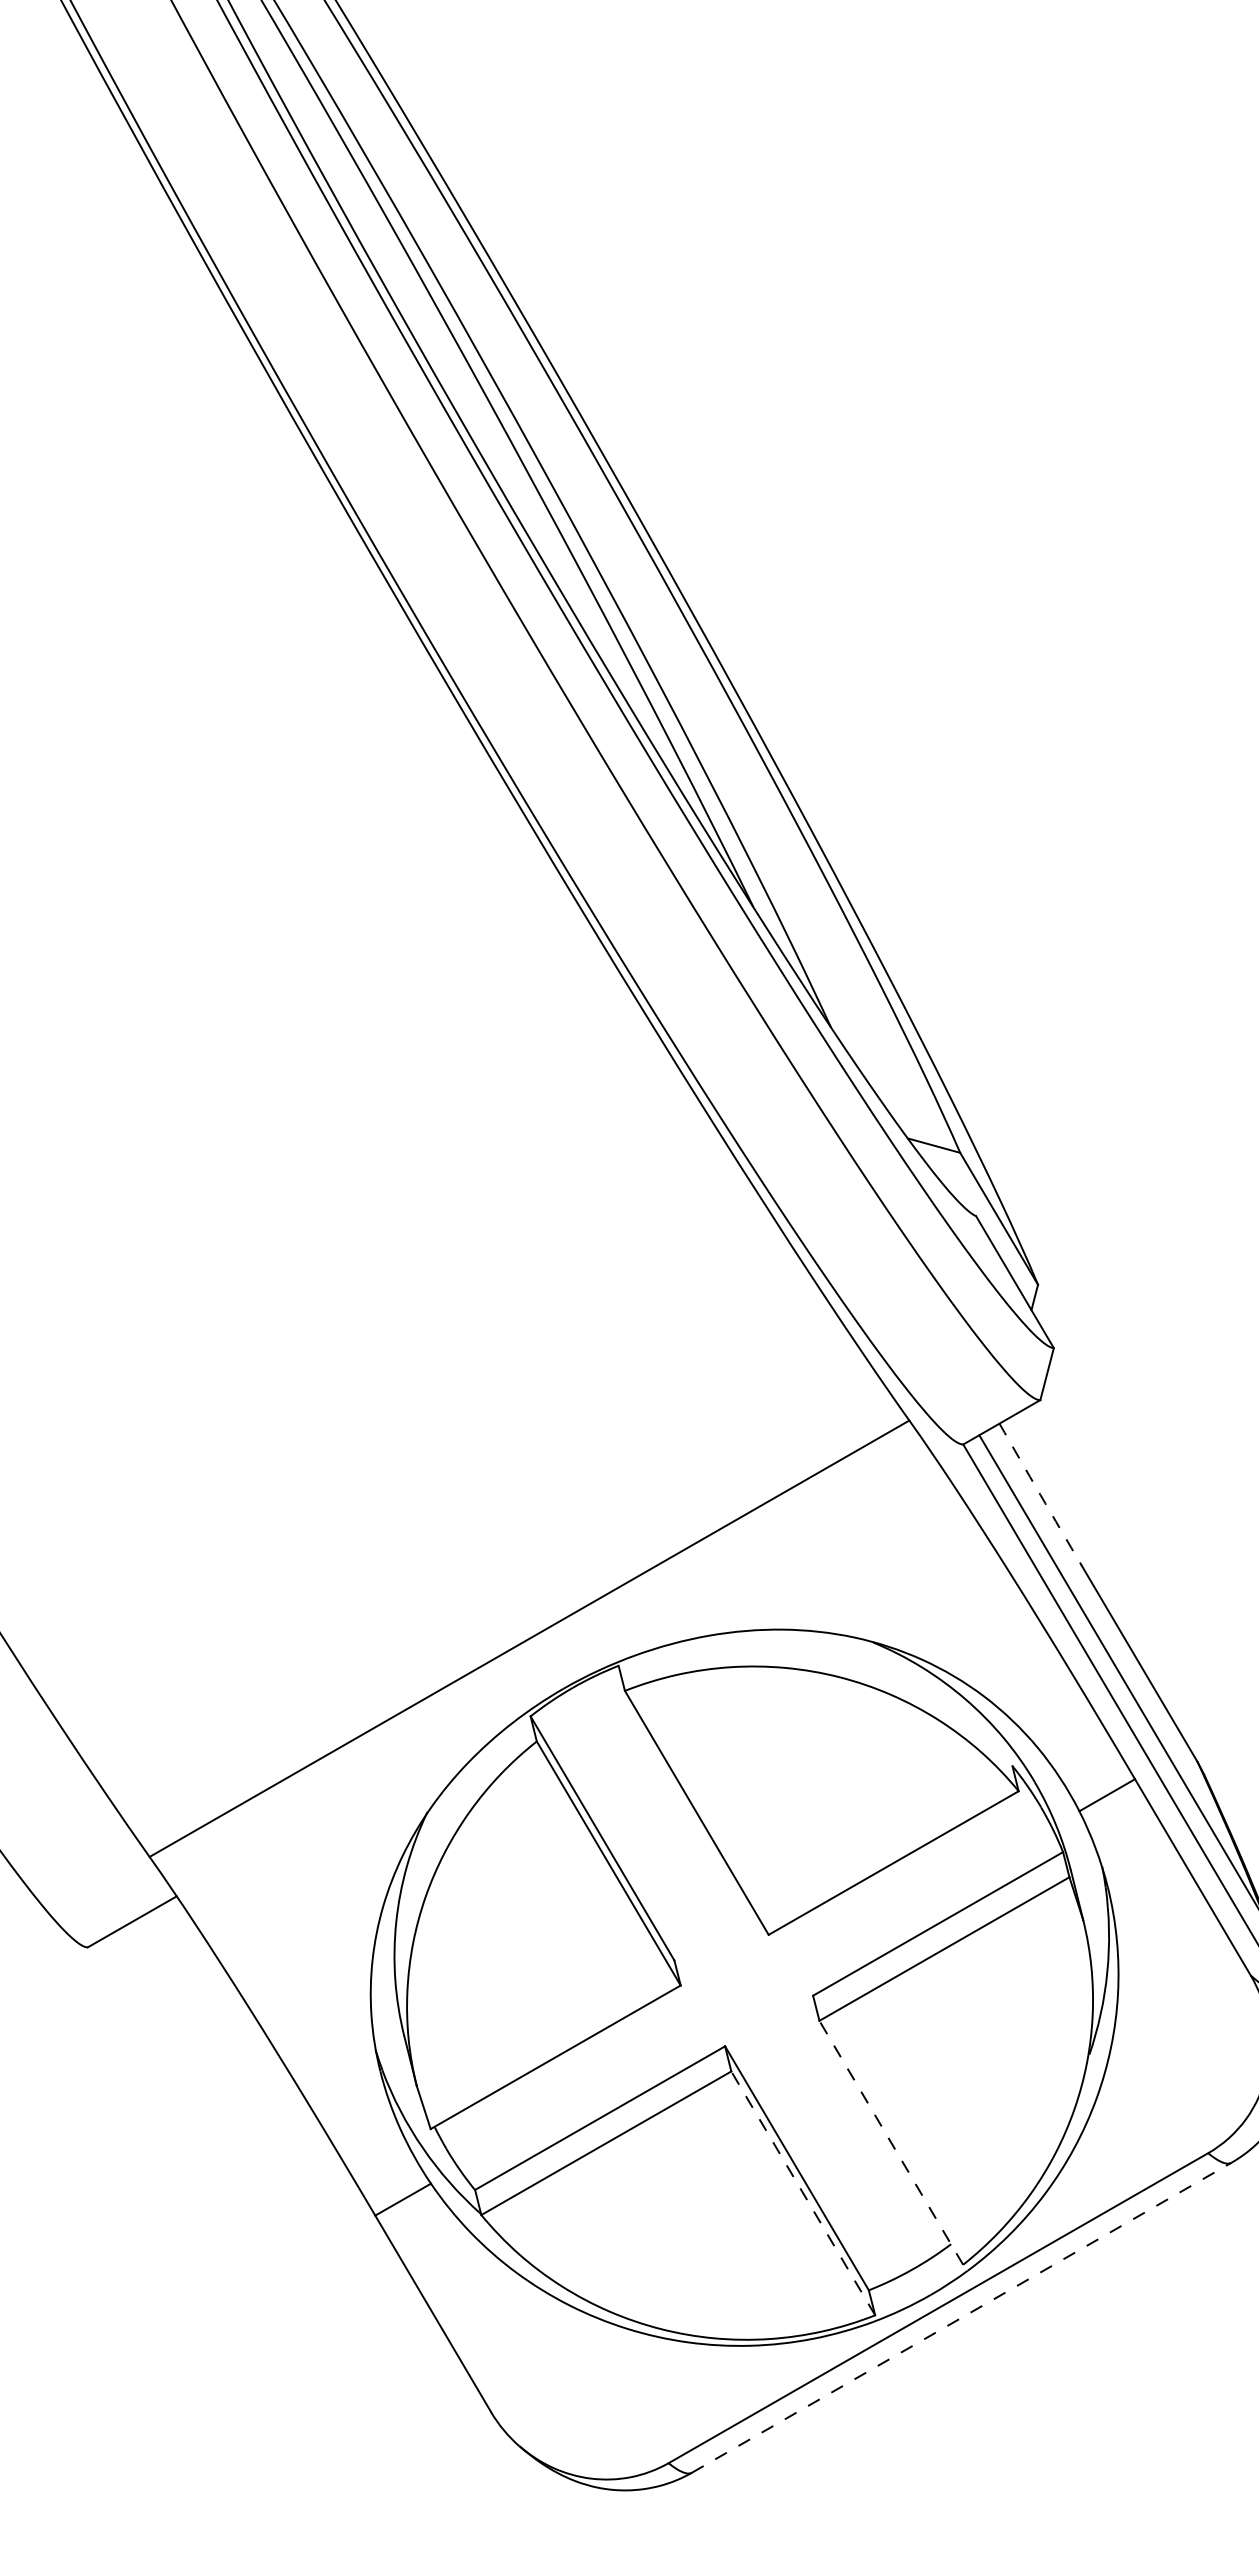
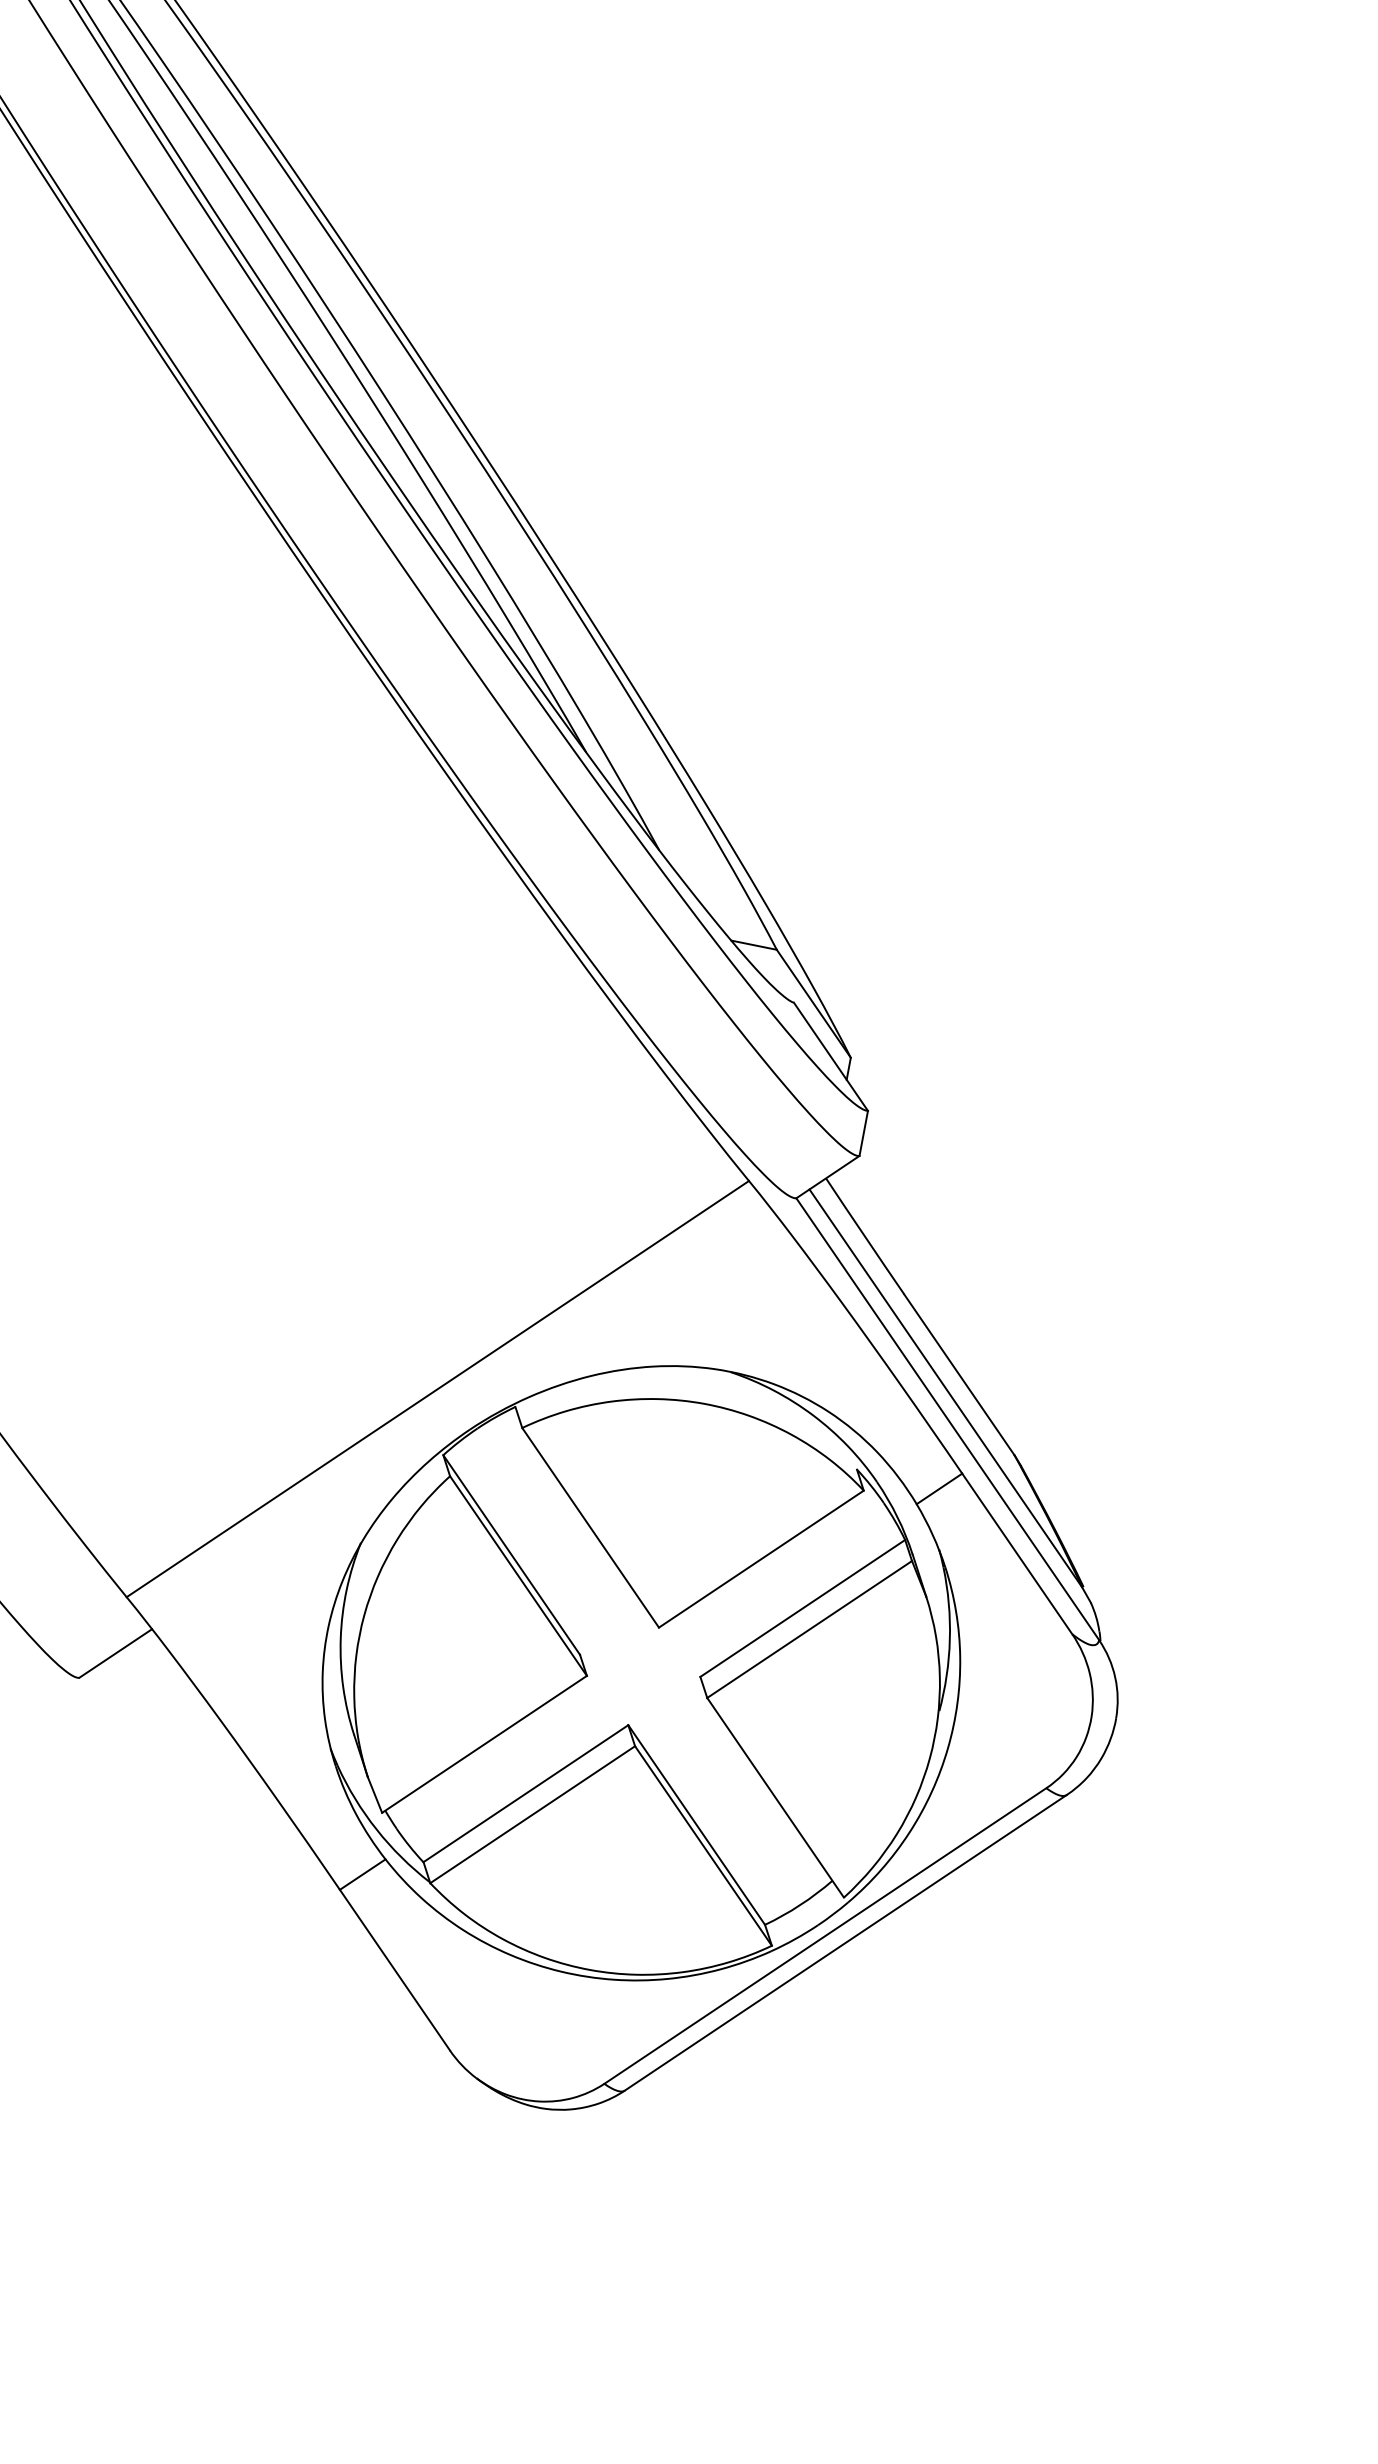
arc: (1039, 1494) -> (864, 1236), dashed -> solid
line: (891, 2142) -> (775, 1797), dashed -> solid
line: (803, 2193) -> (703, 1846), dashed -> solid
line: (961, 2317) -> (845, 1942), dashed -> solid

